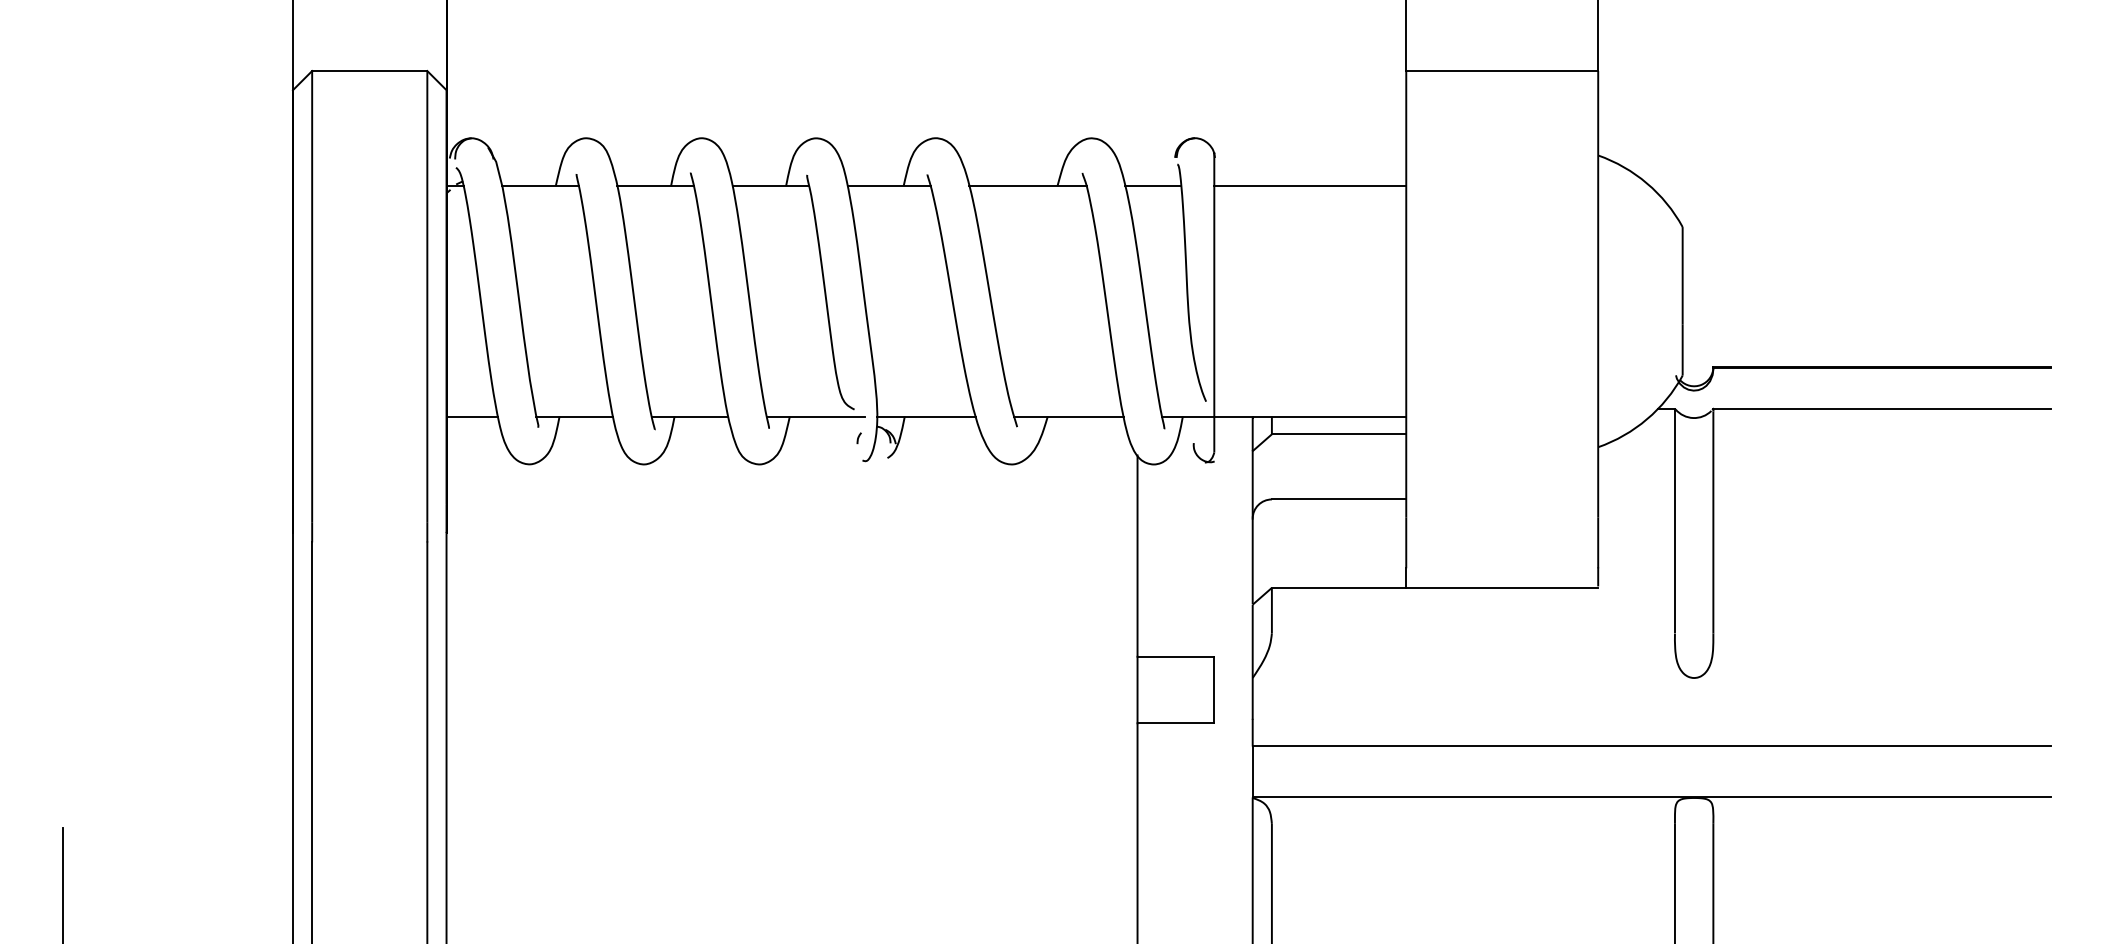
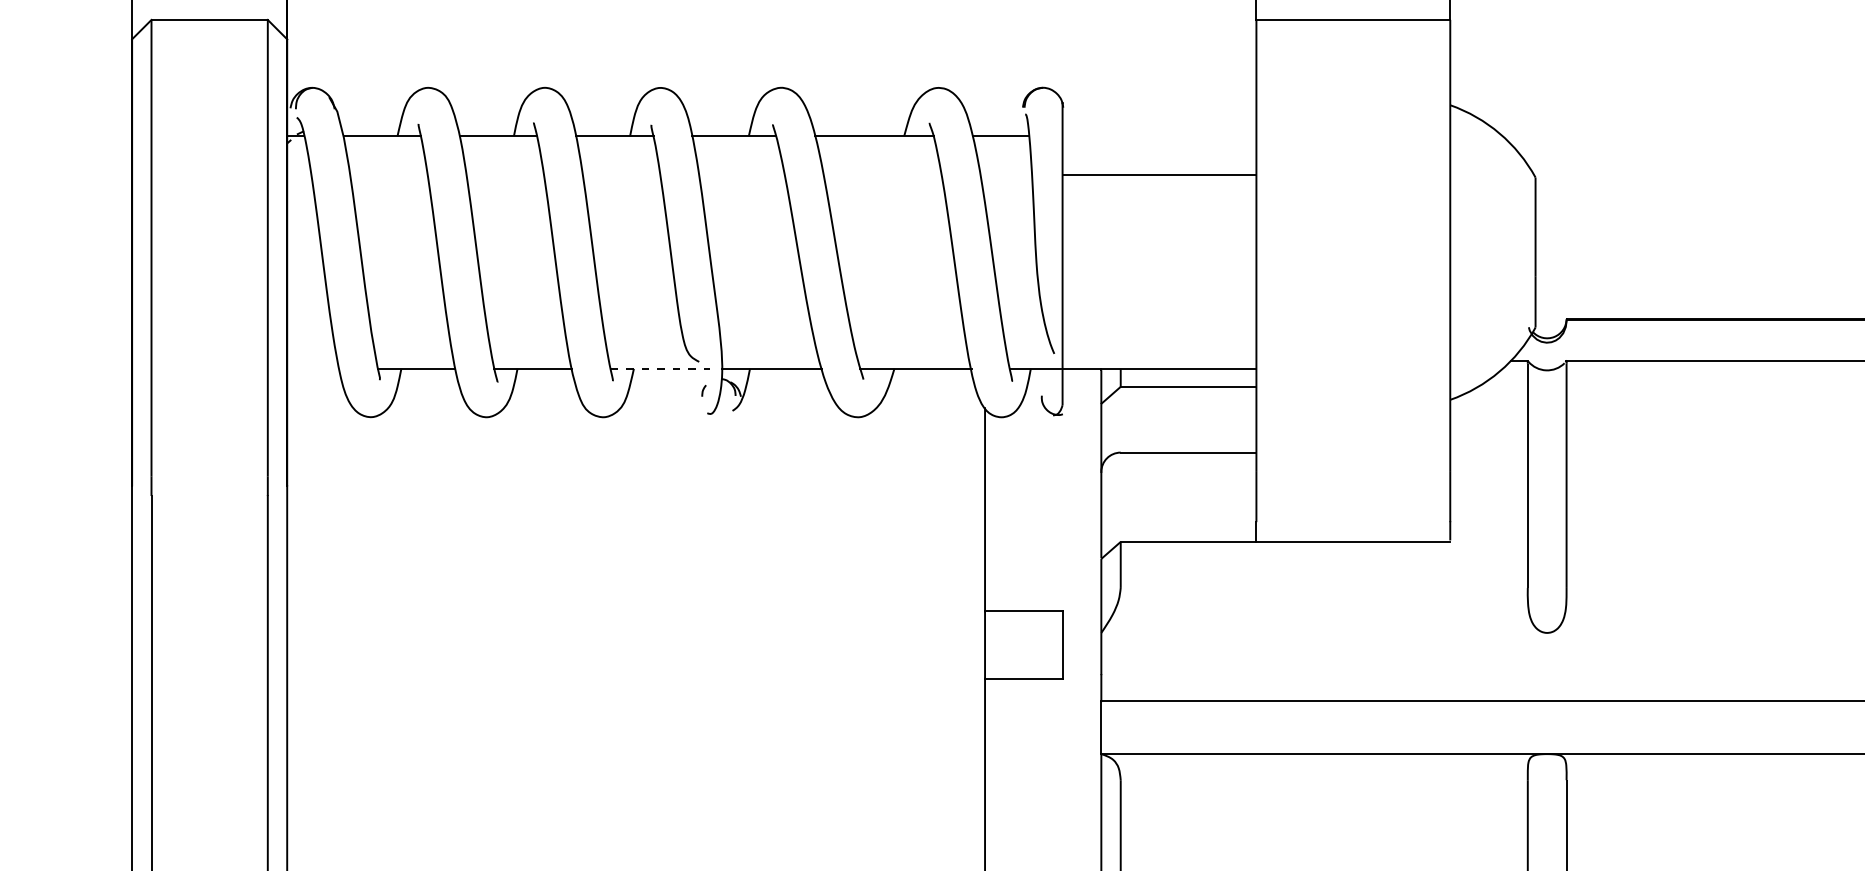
line: (1310, 186) -> (1159, 174), moved
line: (472, 416) -> (313, 368), removed
line: (816, 416) -> (660, 368), solid -> dashed

